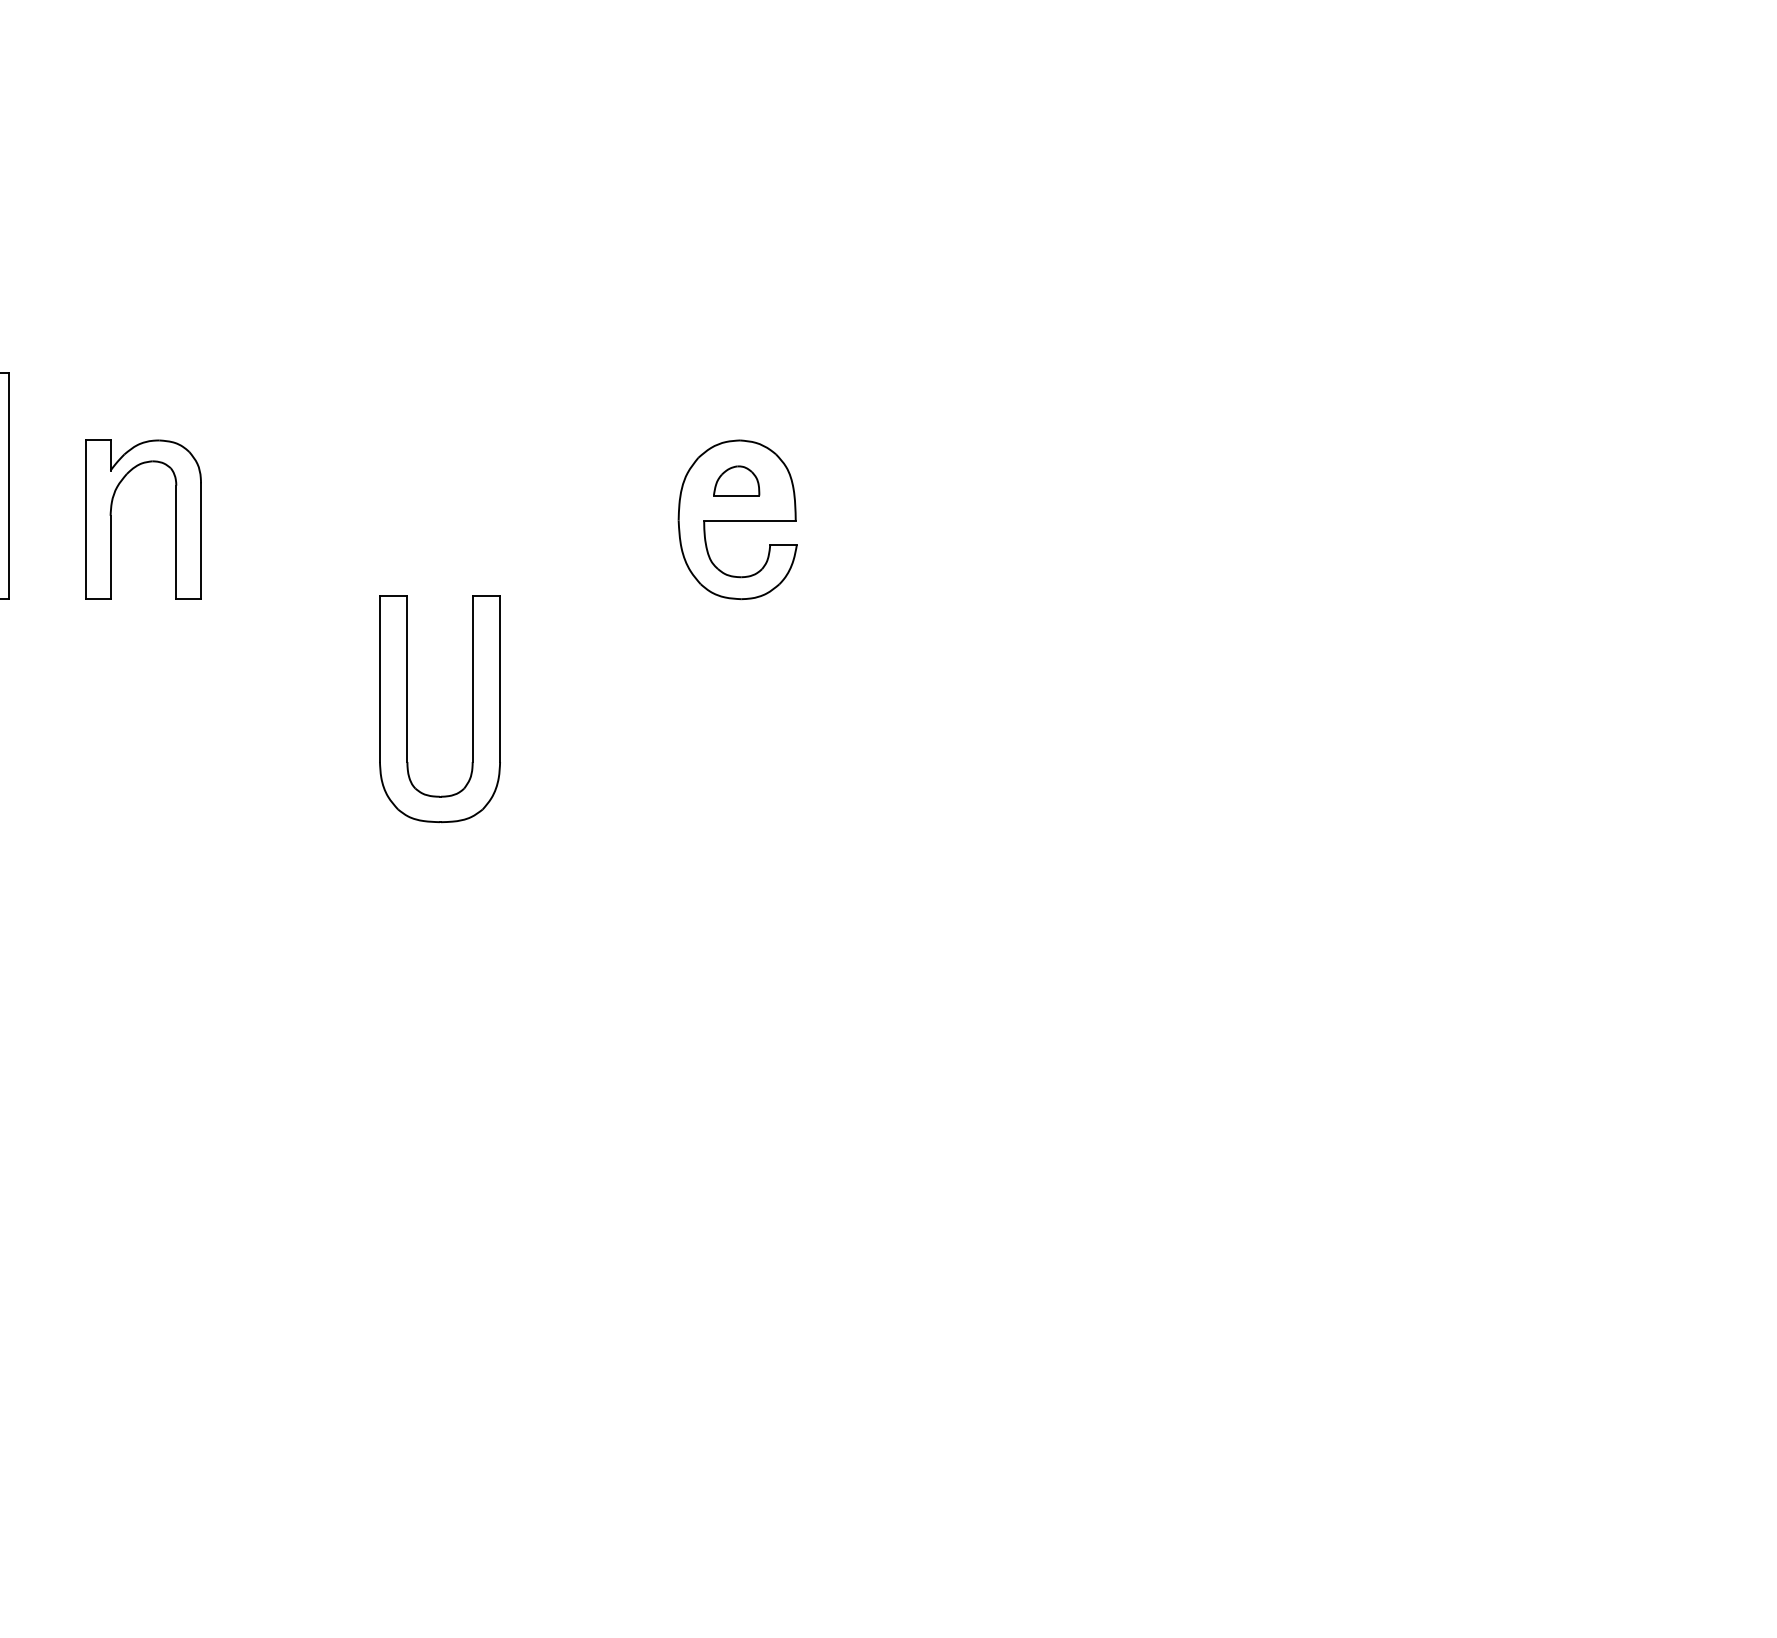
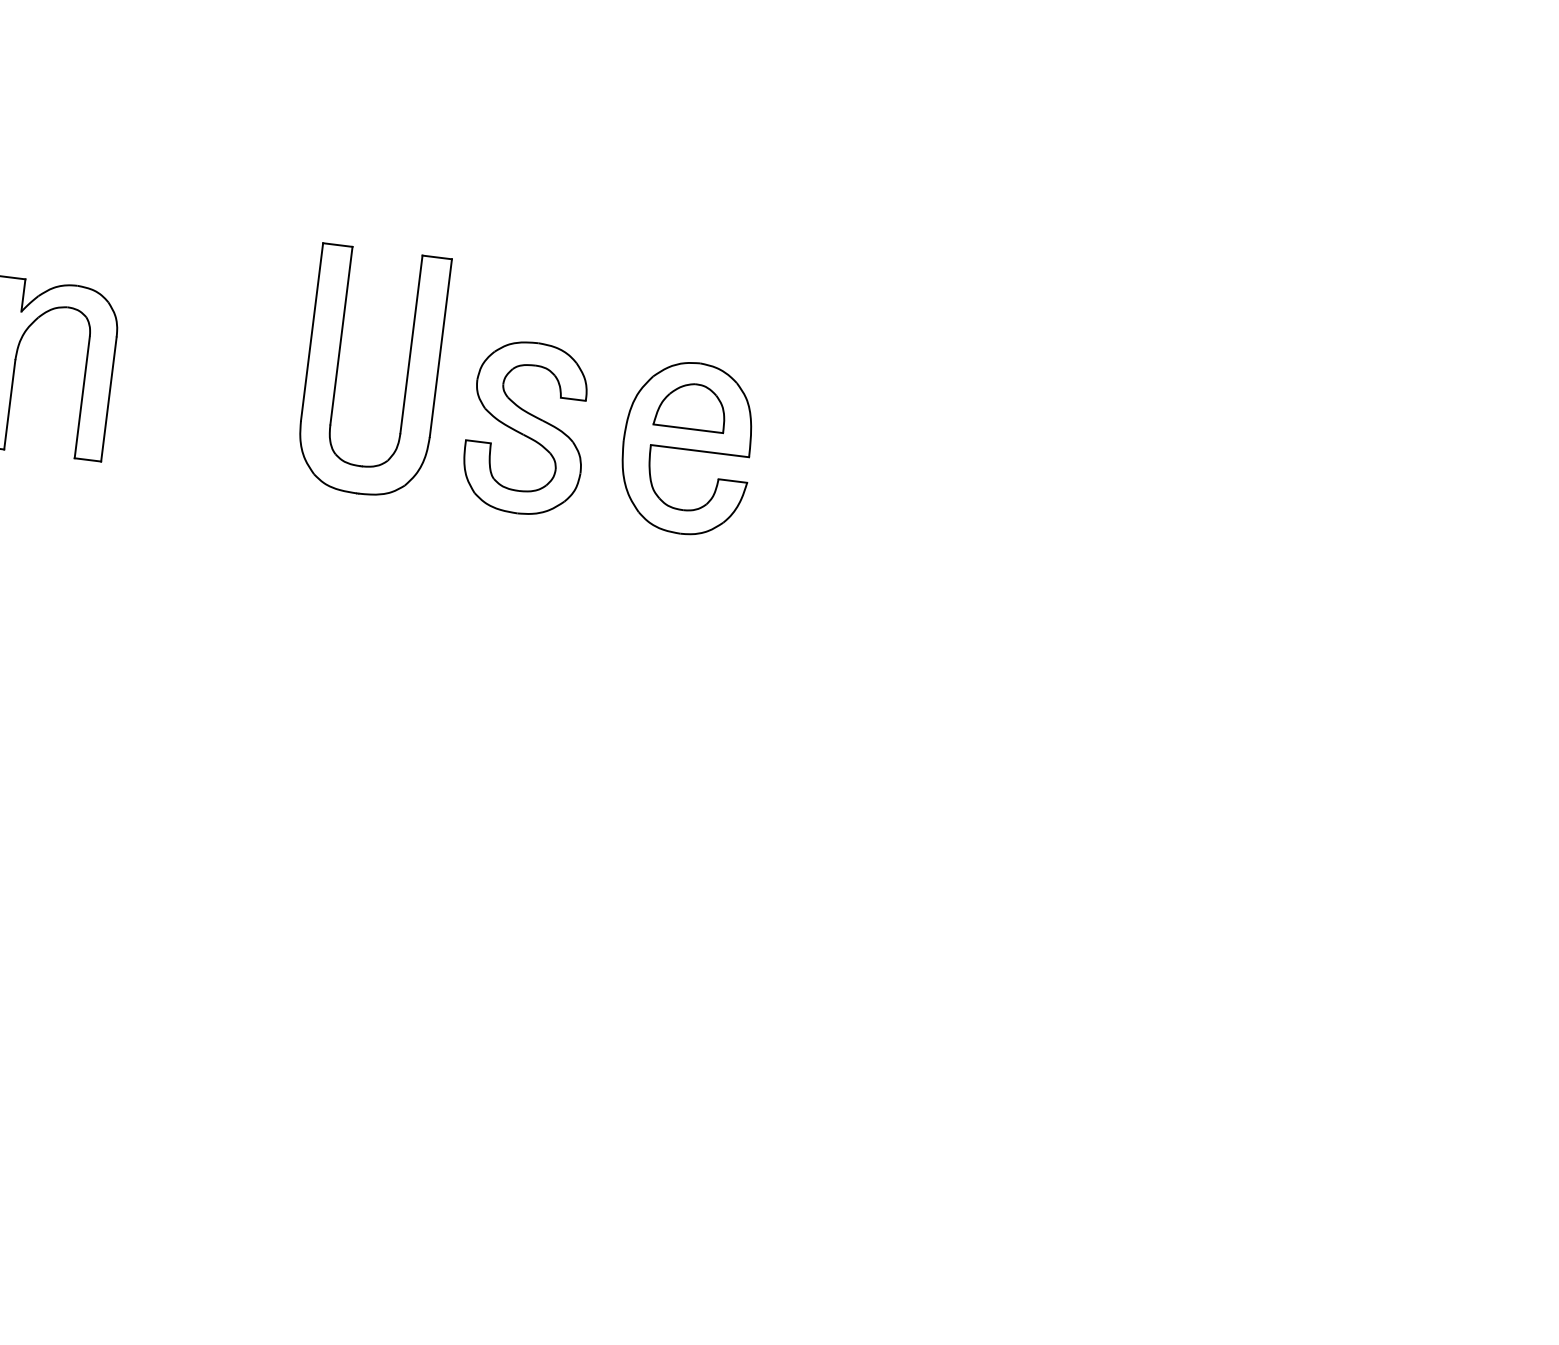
part: (736, 480) -> (690, 405), size x1.43
part: (587, 519) -> (526, 427), added
part: (407, 709) -> (337, 368), moved

